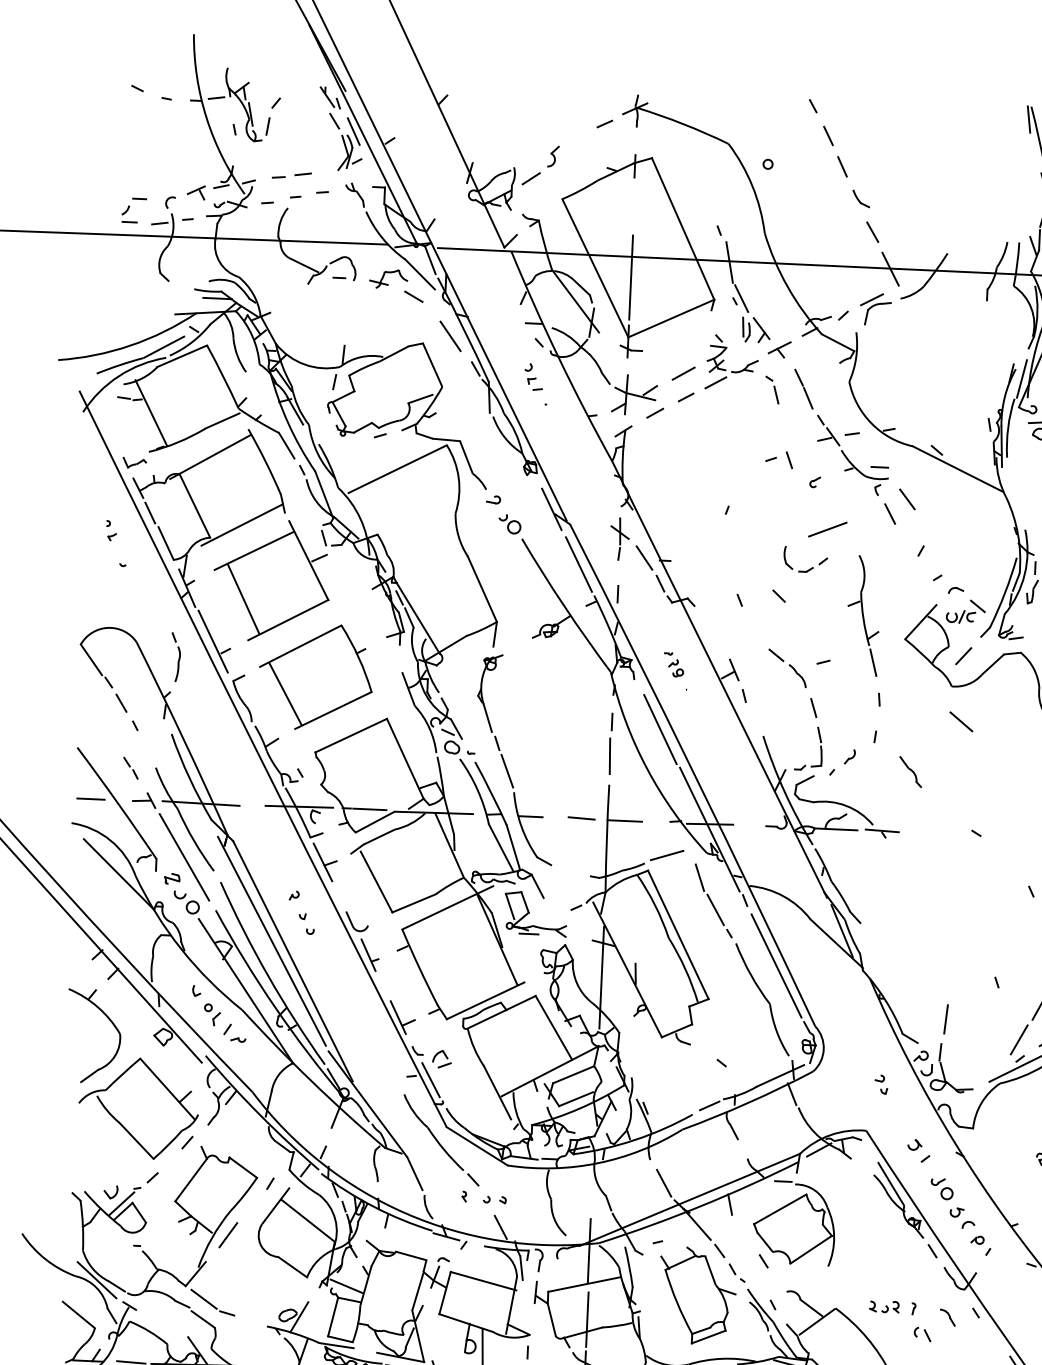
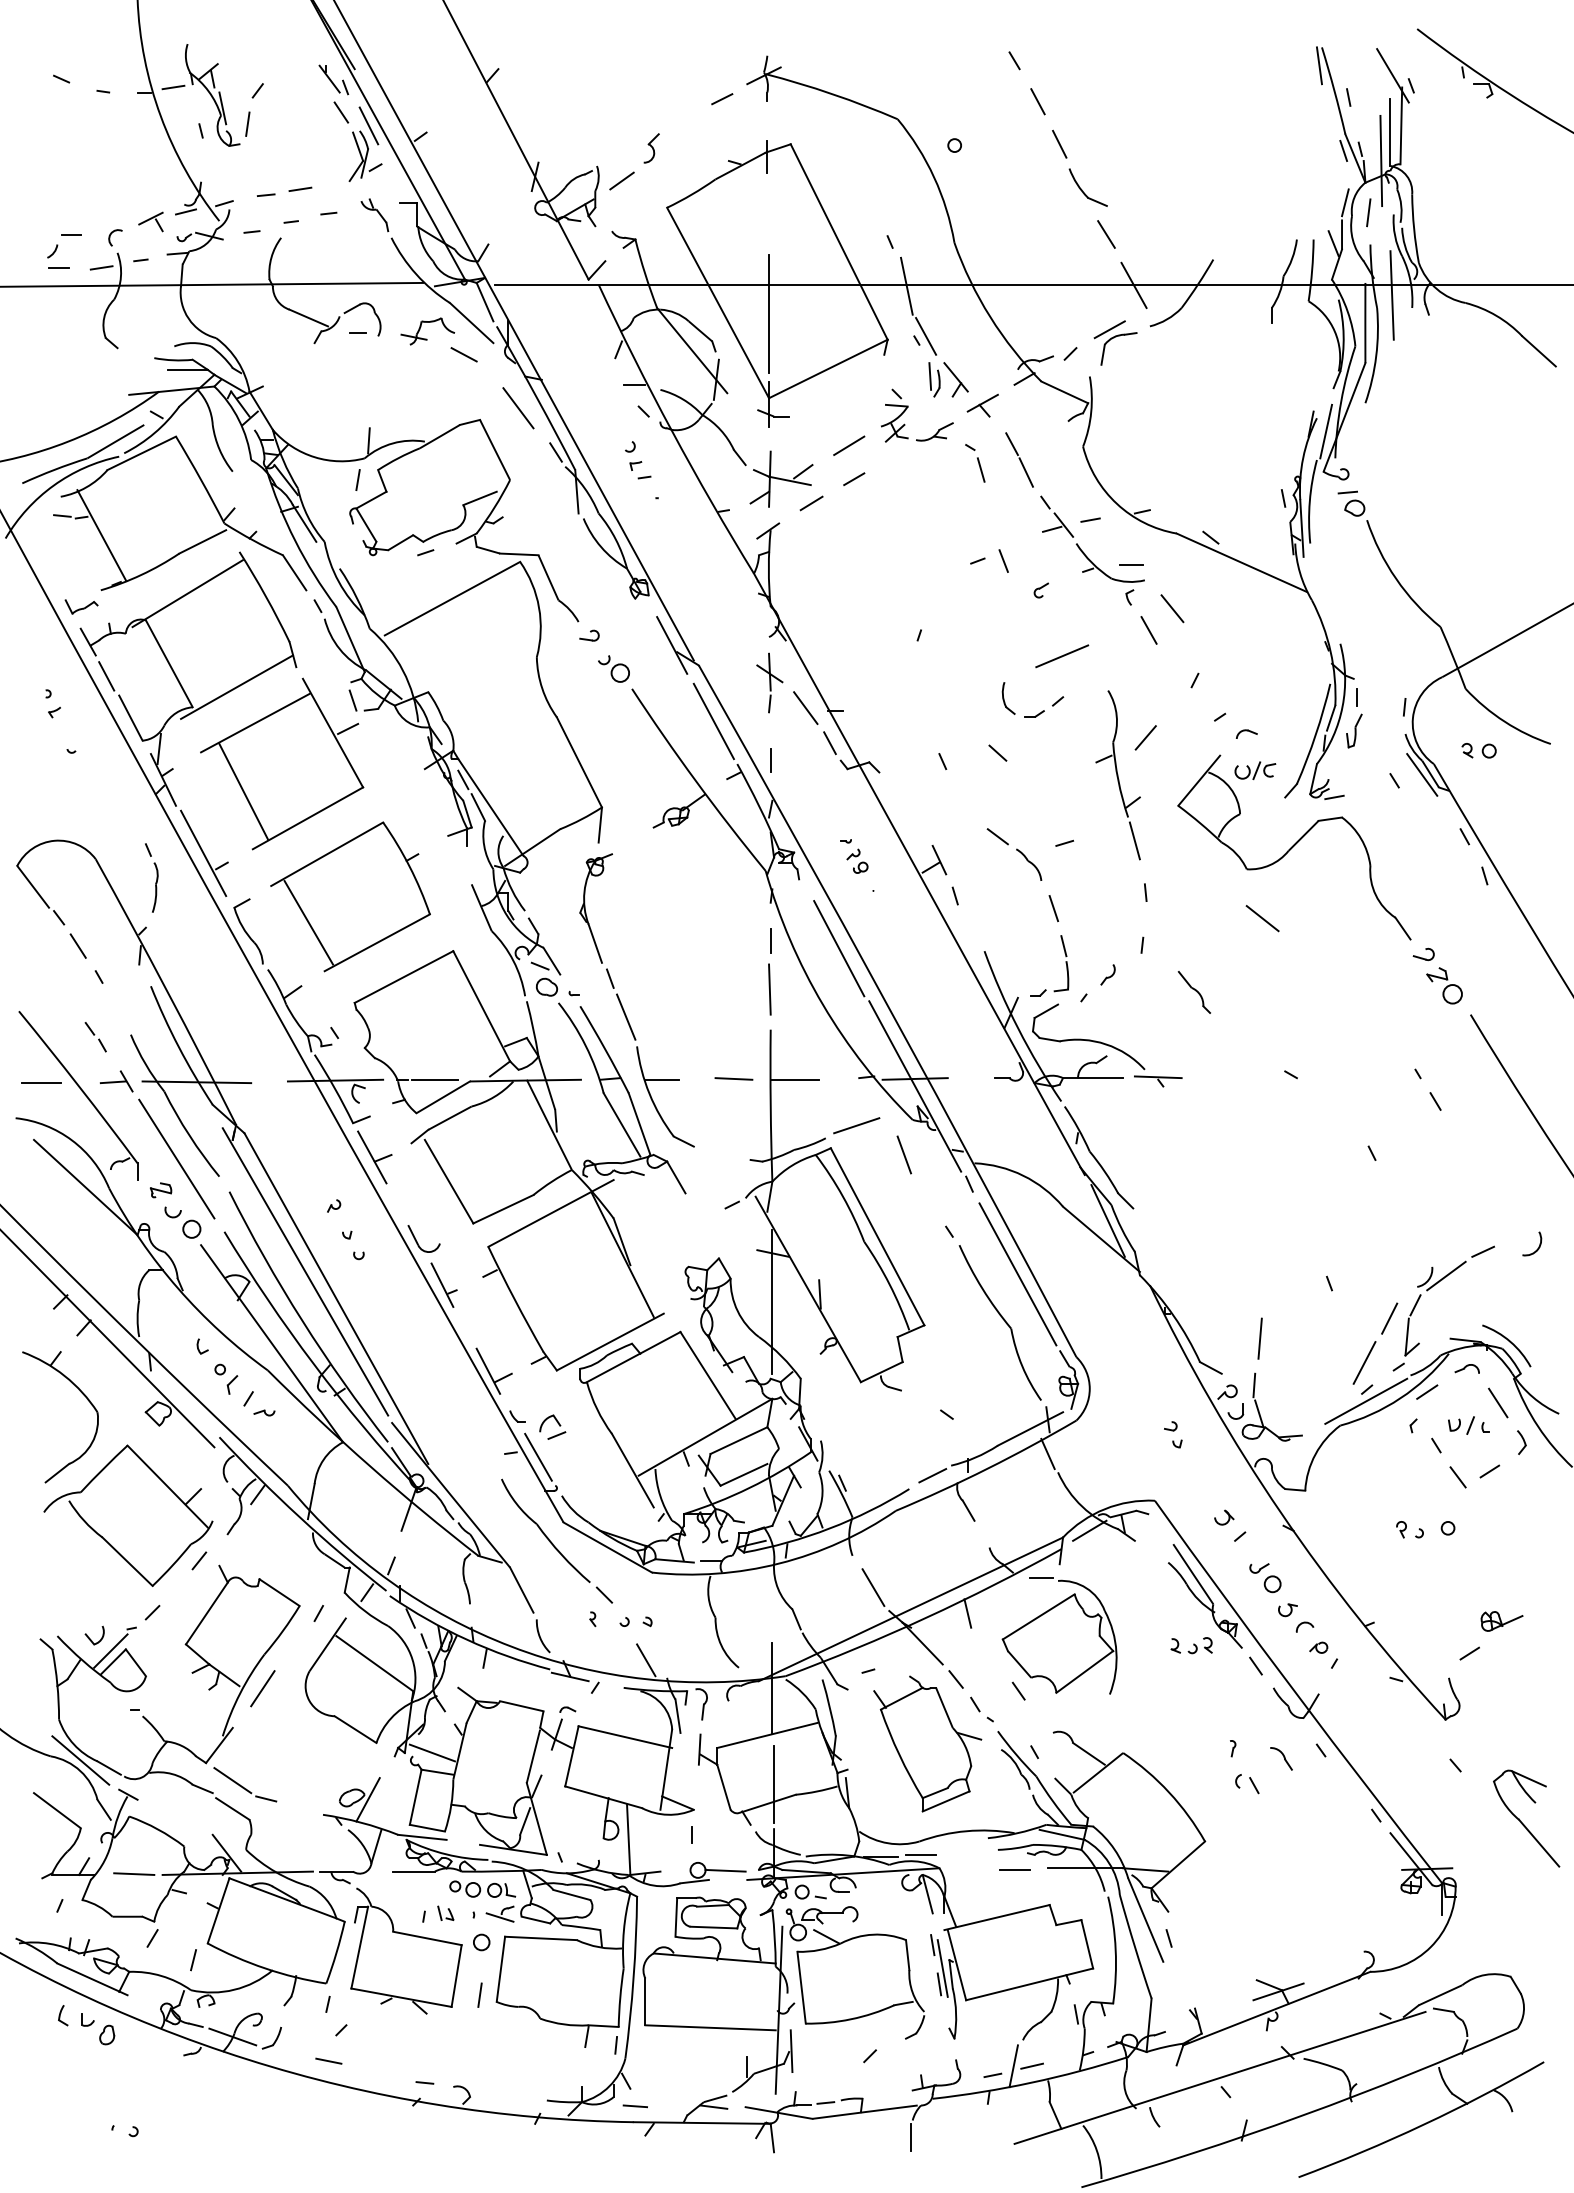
part: (860, 199) -> (1087, 188), size x1.6
line: (716, 382) -> (895, 456), removed
line: (977, 606) -> (1278, 754), removed
line: (963, 655) -> (1145, 737), moved
line: (715, 910) -> (928, 1199), removed
part: (529, 912) -> (666, 1215), removed
part: (884, 1306) -> (1191, 1645), moved

